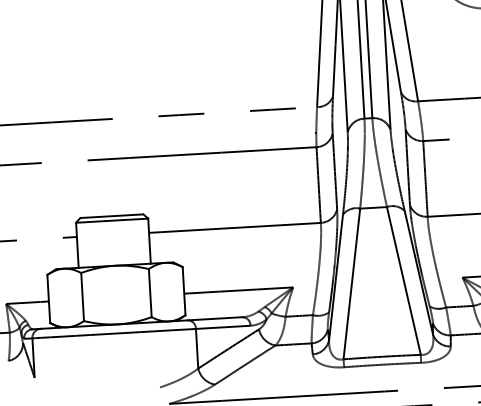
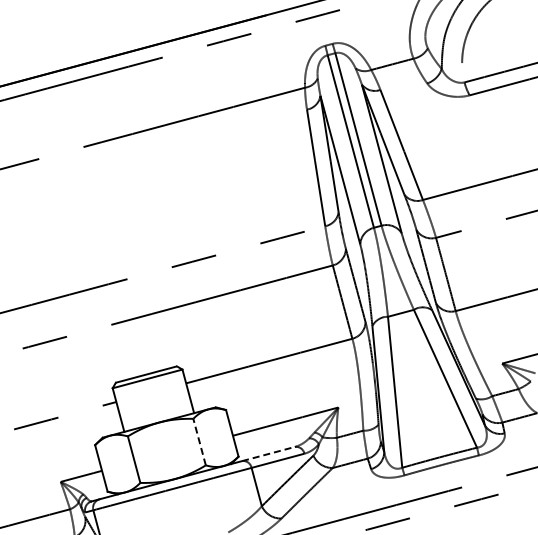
line: (150, 292) -> (199, 441), solid -> dashed
line: (215, 318) -> (268, 453), solid -> dashed

